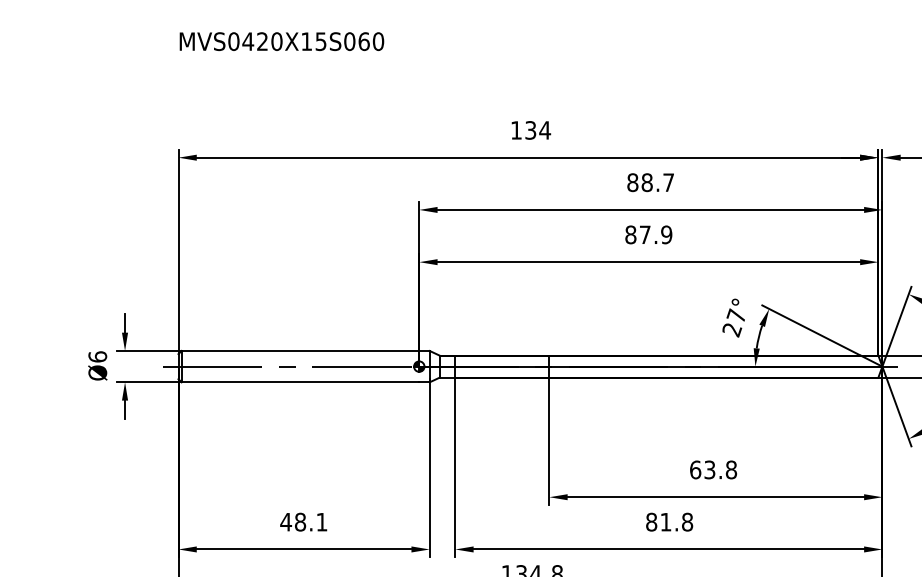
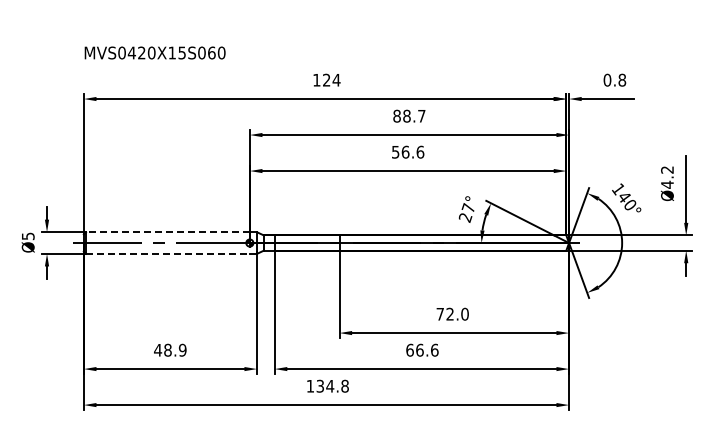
text: (280, 40) -> (154, 52), moved
text: (530, 130) -> (326, 80), 134 -> 124
text: (647, 233) -> (407, 151), 87.9 -> 56.6
line: (299, 351) -> (167, 232), solid -> dashed
text: (96, 357) -> (27, 236), Ø6 -> Ø5
line: (299, 381) -> (167, 253), solid -> dashed
text: (713, 468) -> (452, 313), 63.8 -> 72.0
text: (321, 521) -> (182, 349), 48.1 -> 48.9
text: (669, 521) -> (422, 349), 81.8 -> 66.6

